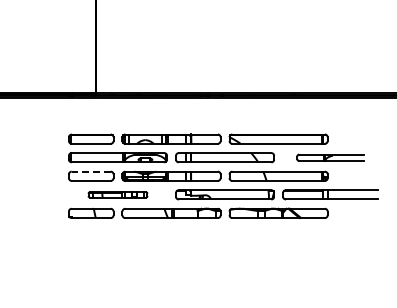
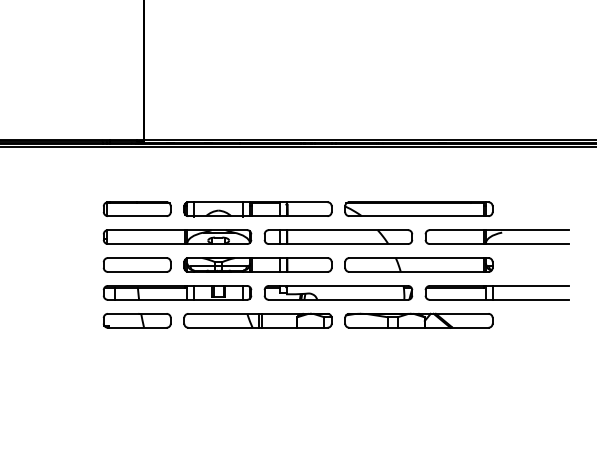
part: (330, 157) -> (496, 236), size x1.43
line: (91, 171) -> (137, 257), dashed -> solid
part: (117, 194) -> (176, 292), size x1.67

